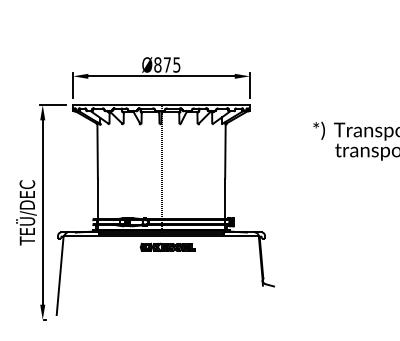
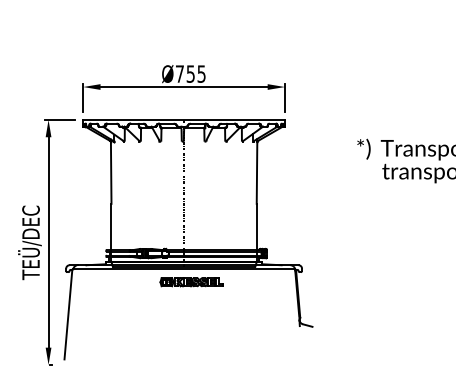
text: (162, 64) -> (185, 73), Ø875 -> Ø755

